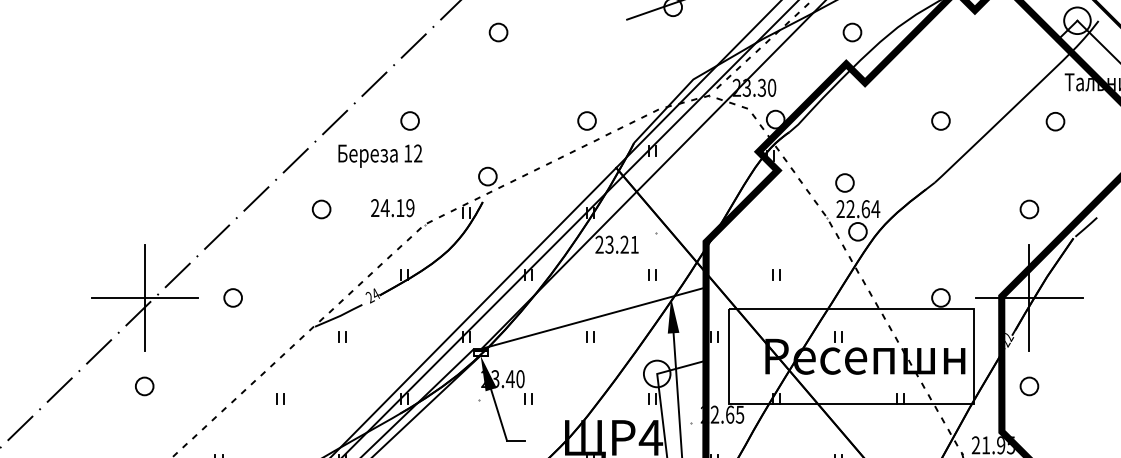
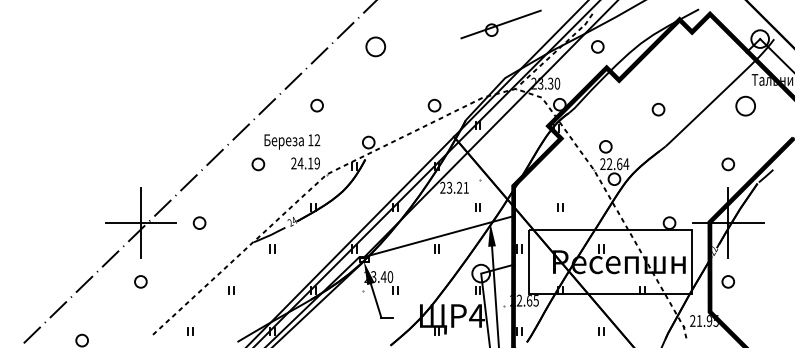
part: (498, 31) -> (375, 46), size x1.6
part: (851, 31) -> (597, 46), moved
part: (940, 120) -> (658, 109), moved
part: (1055, 120) -> (745, 105), size x1.6
text: (380, 155) -> (292, 141), moved

